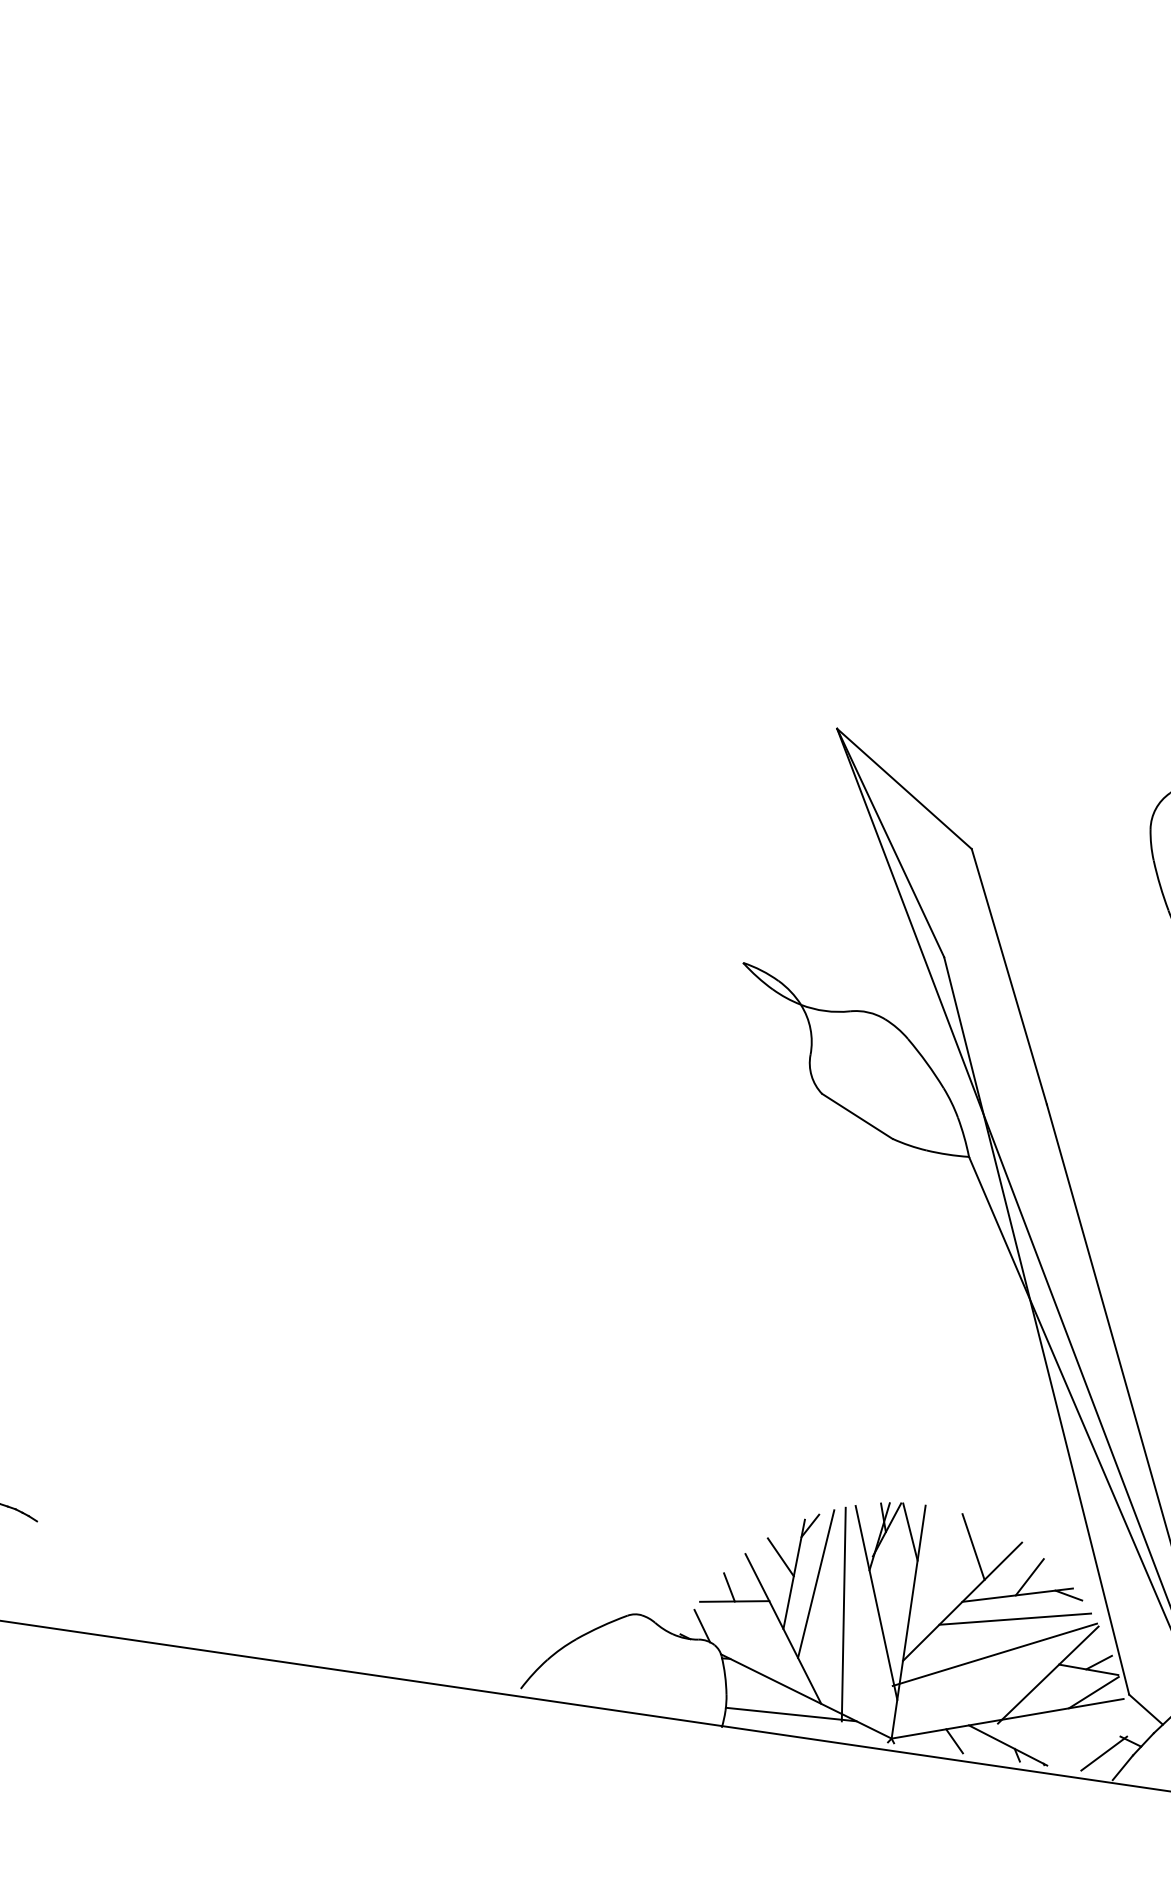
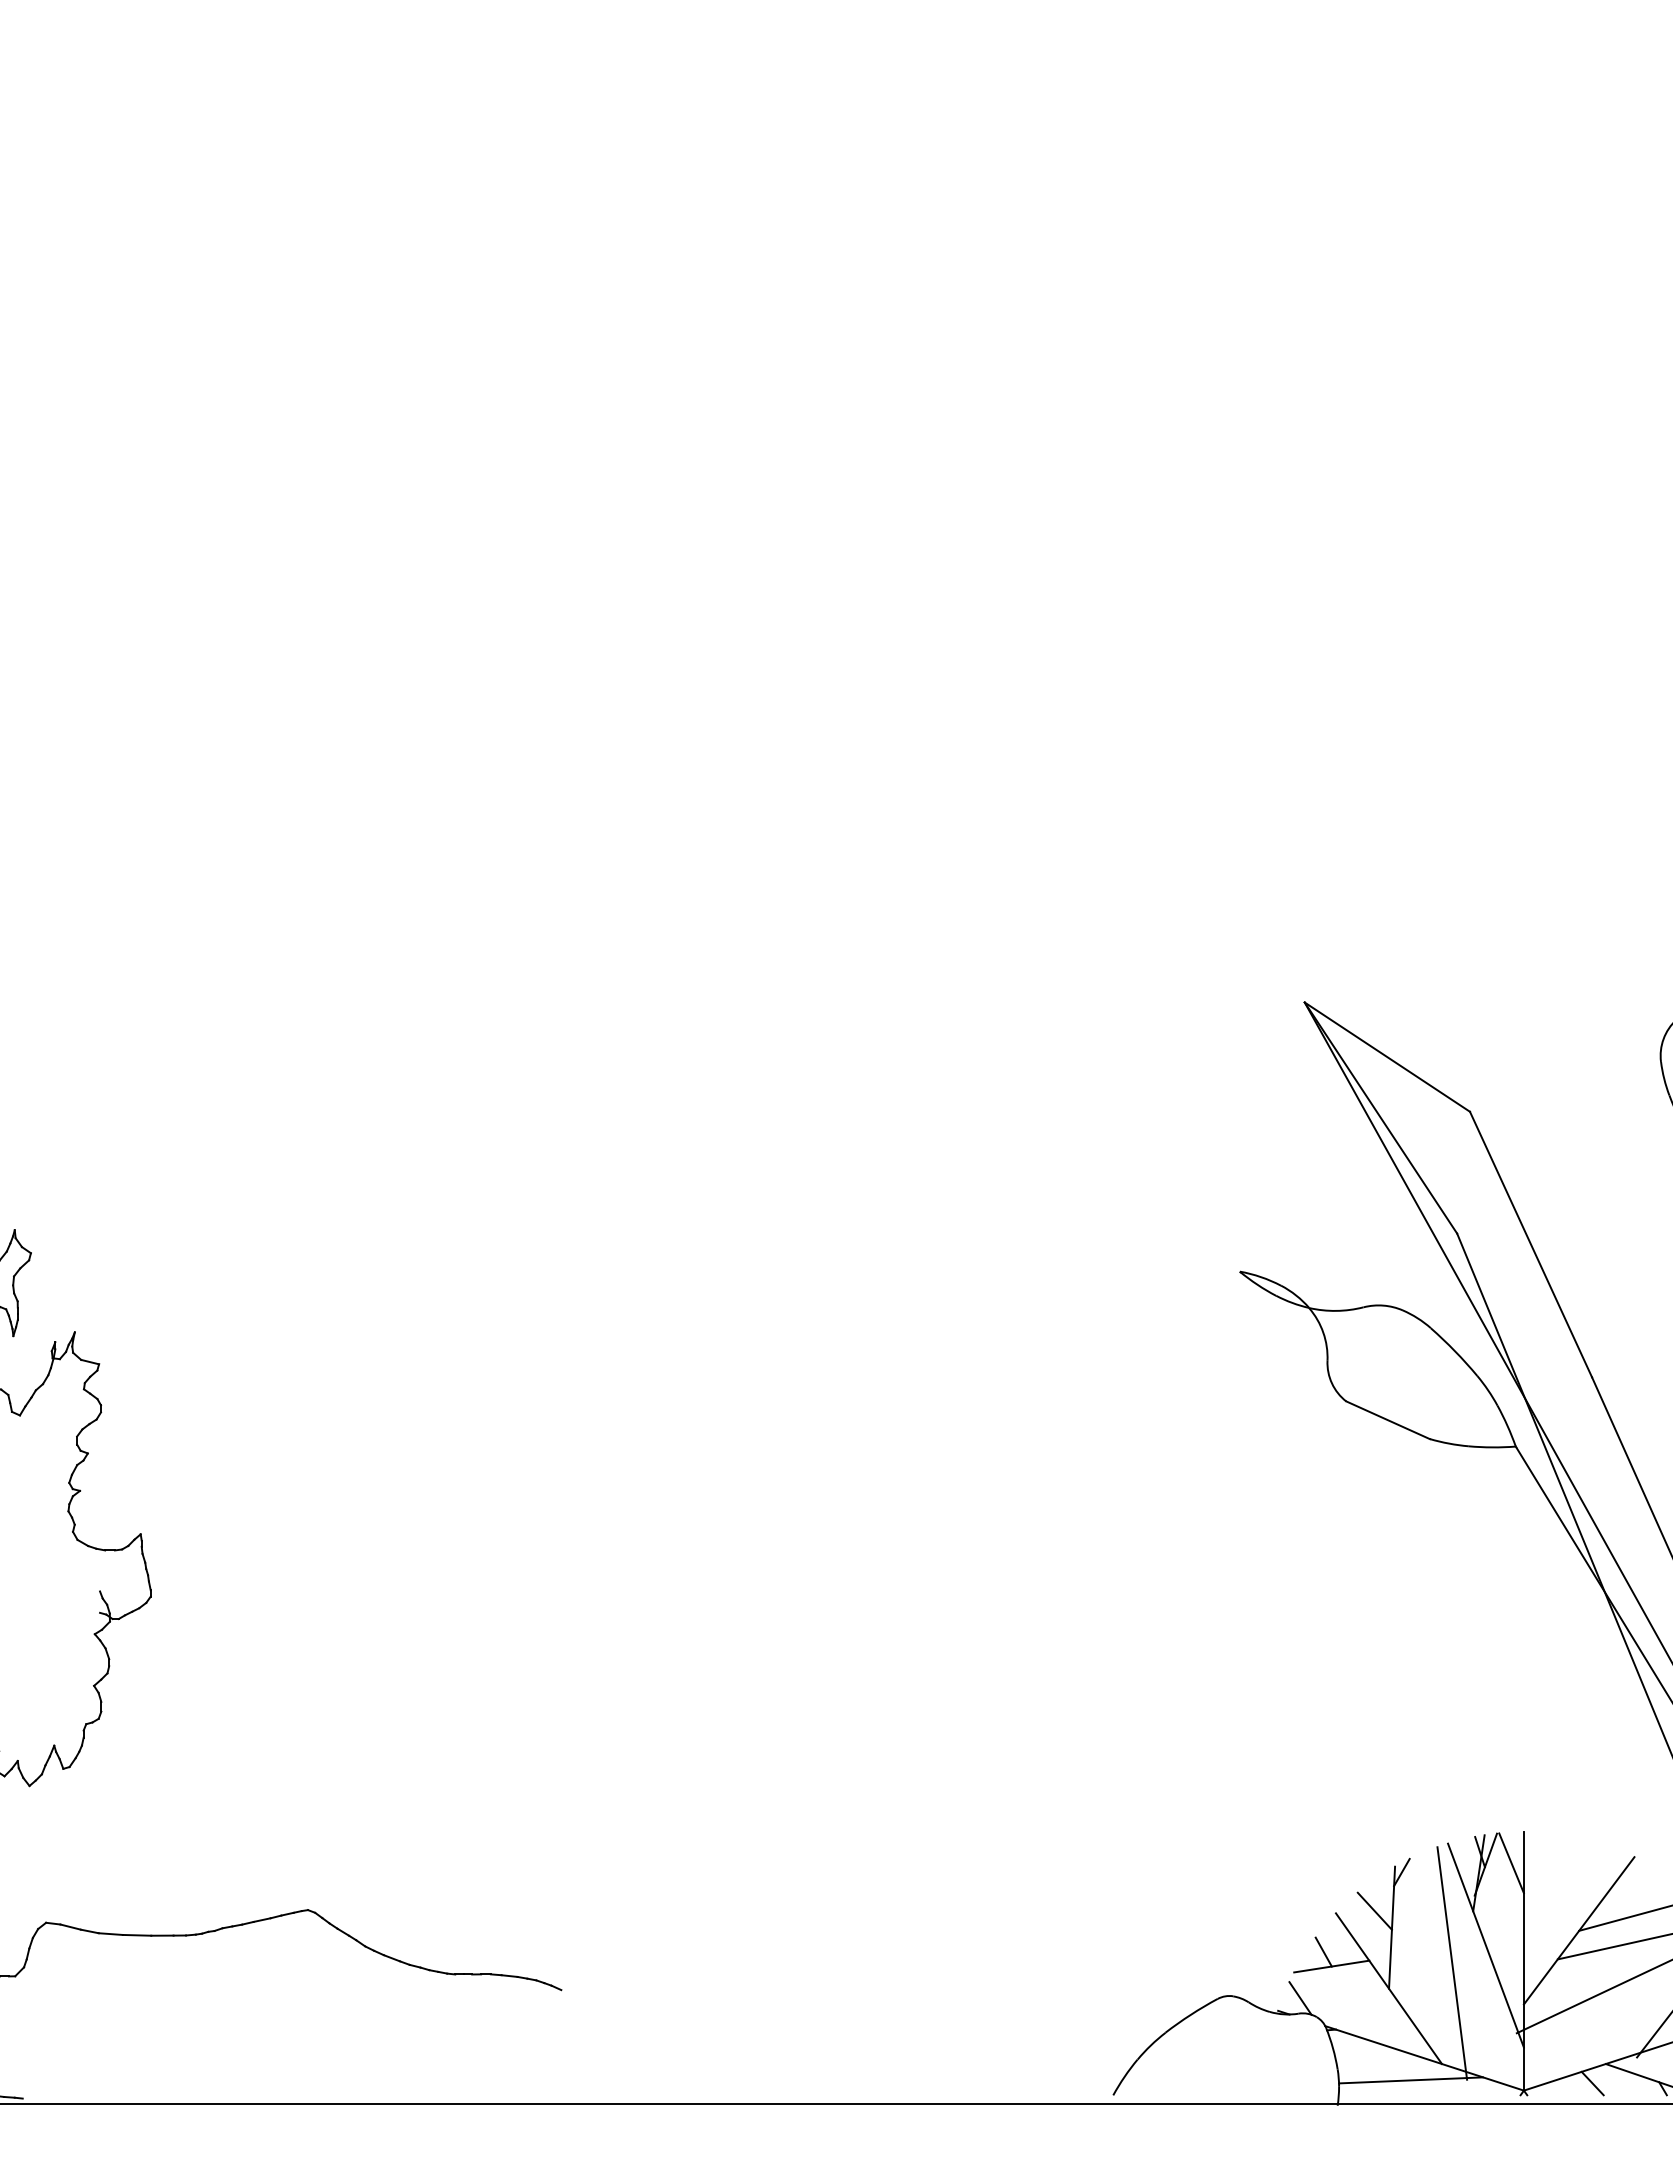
line: (973, 1546) -> (1582, 1869), removed
line: (1029, 1577) -> (1648, 1893), removed
line: (816, 1583) -> (1417, 1934), removed

